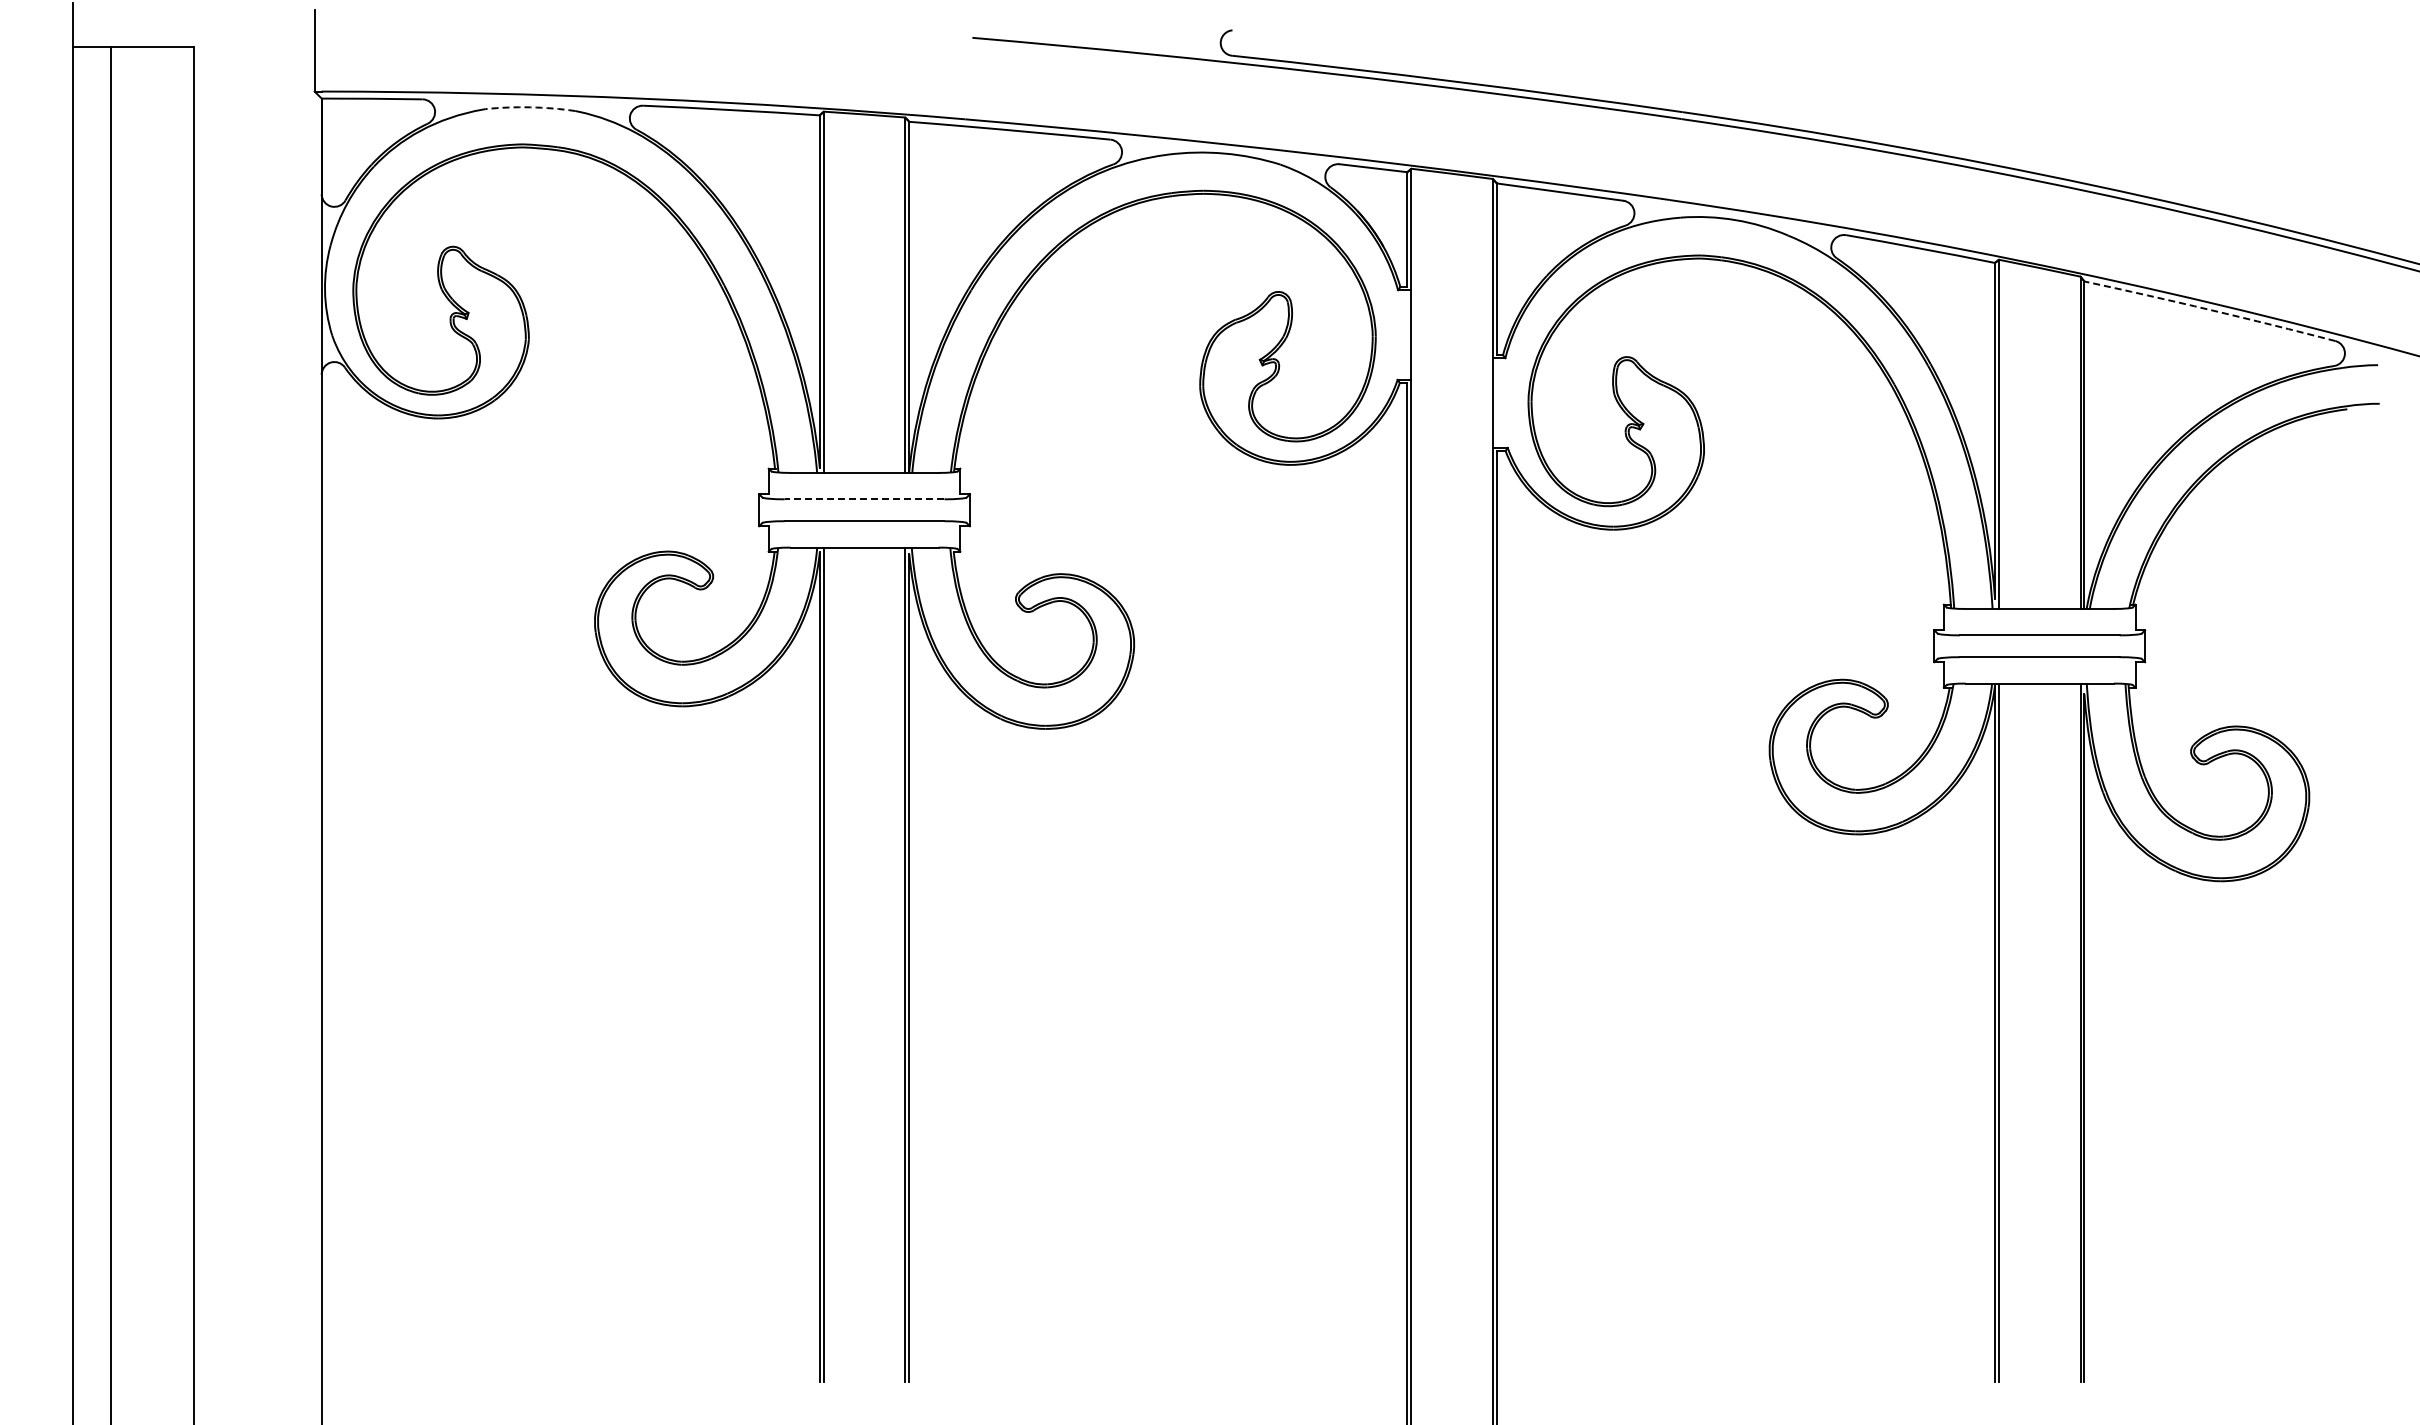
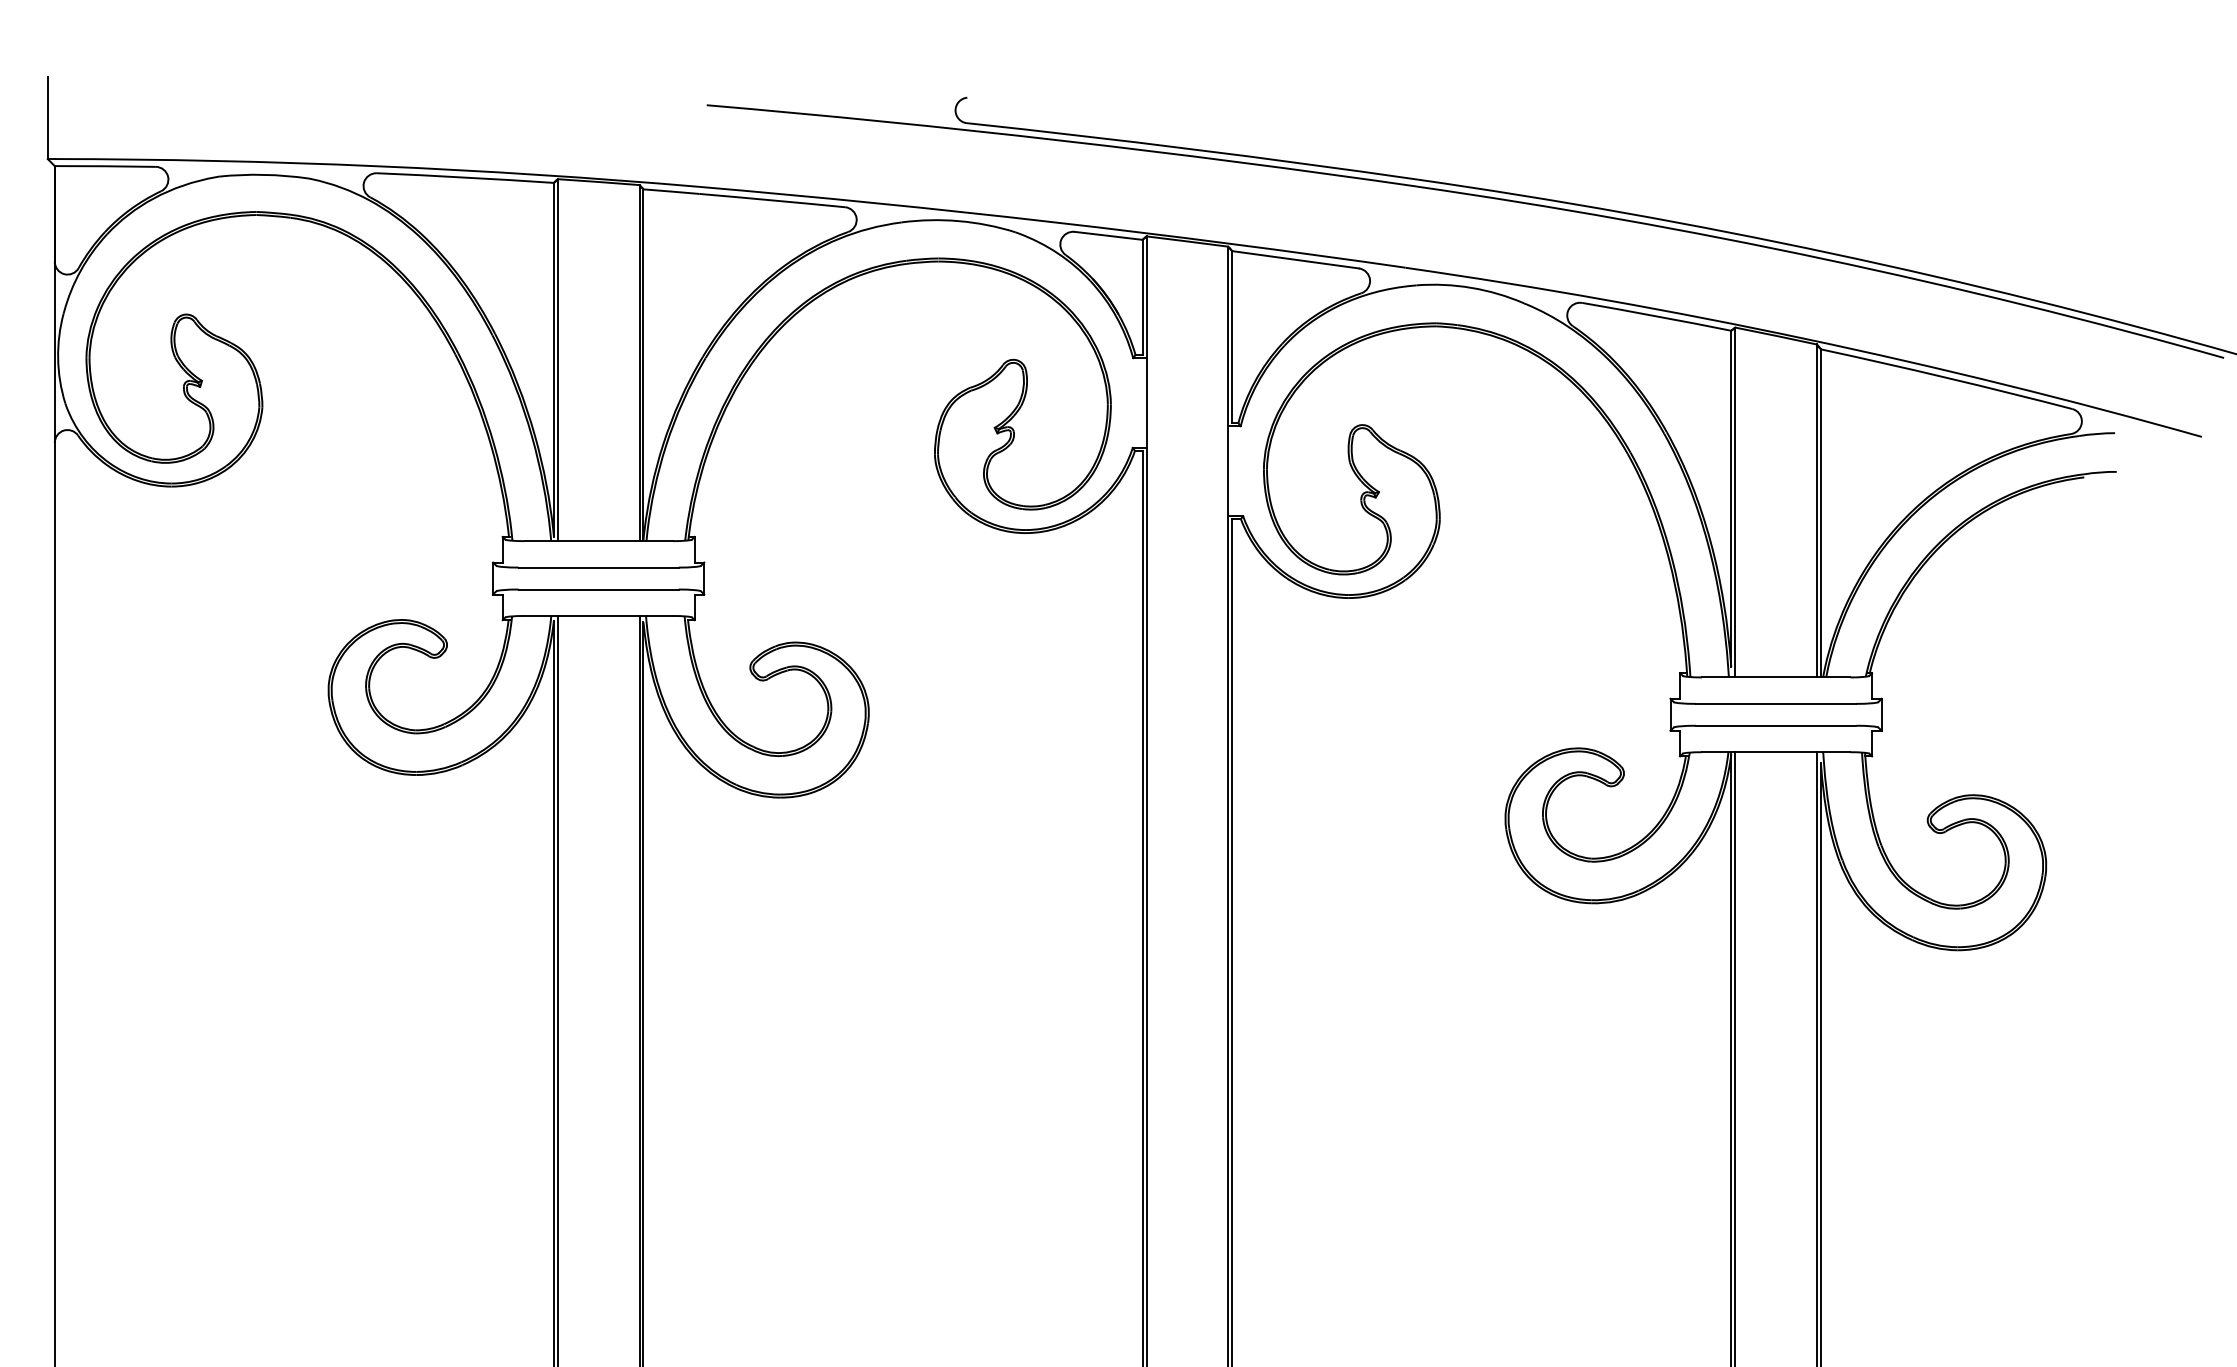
arc: (530, 107) -> (264, 175), dashed -> solid
arc: (2210, 309) -> (1947, 377), dashed -> solid
line: (864, 499) -> (598, 567), dashed -> solid

